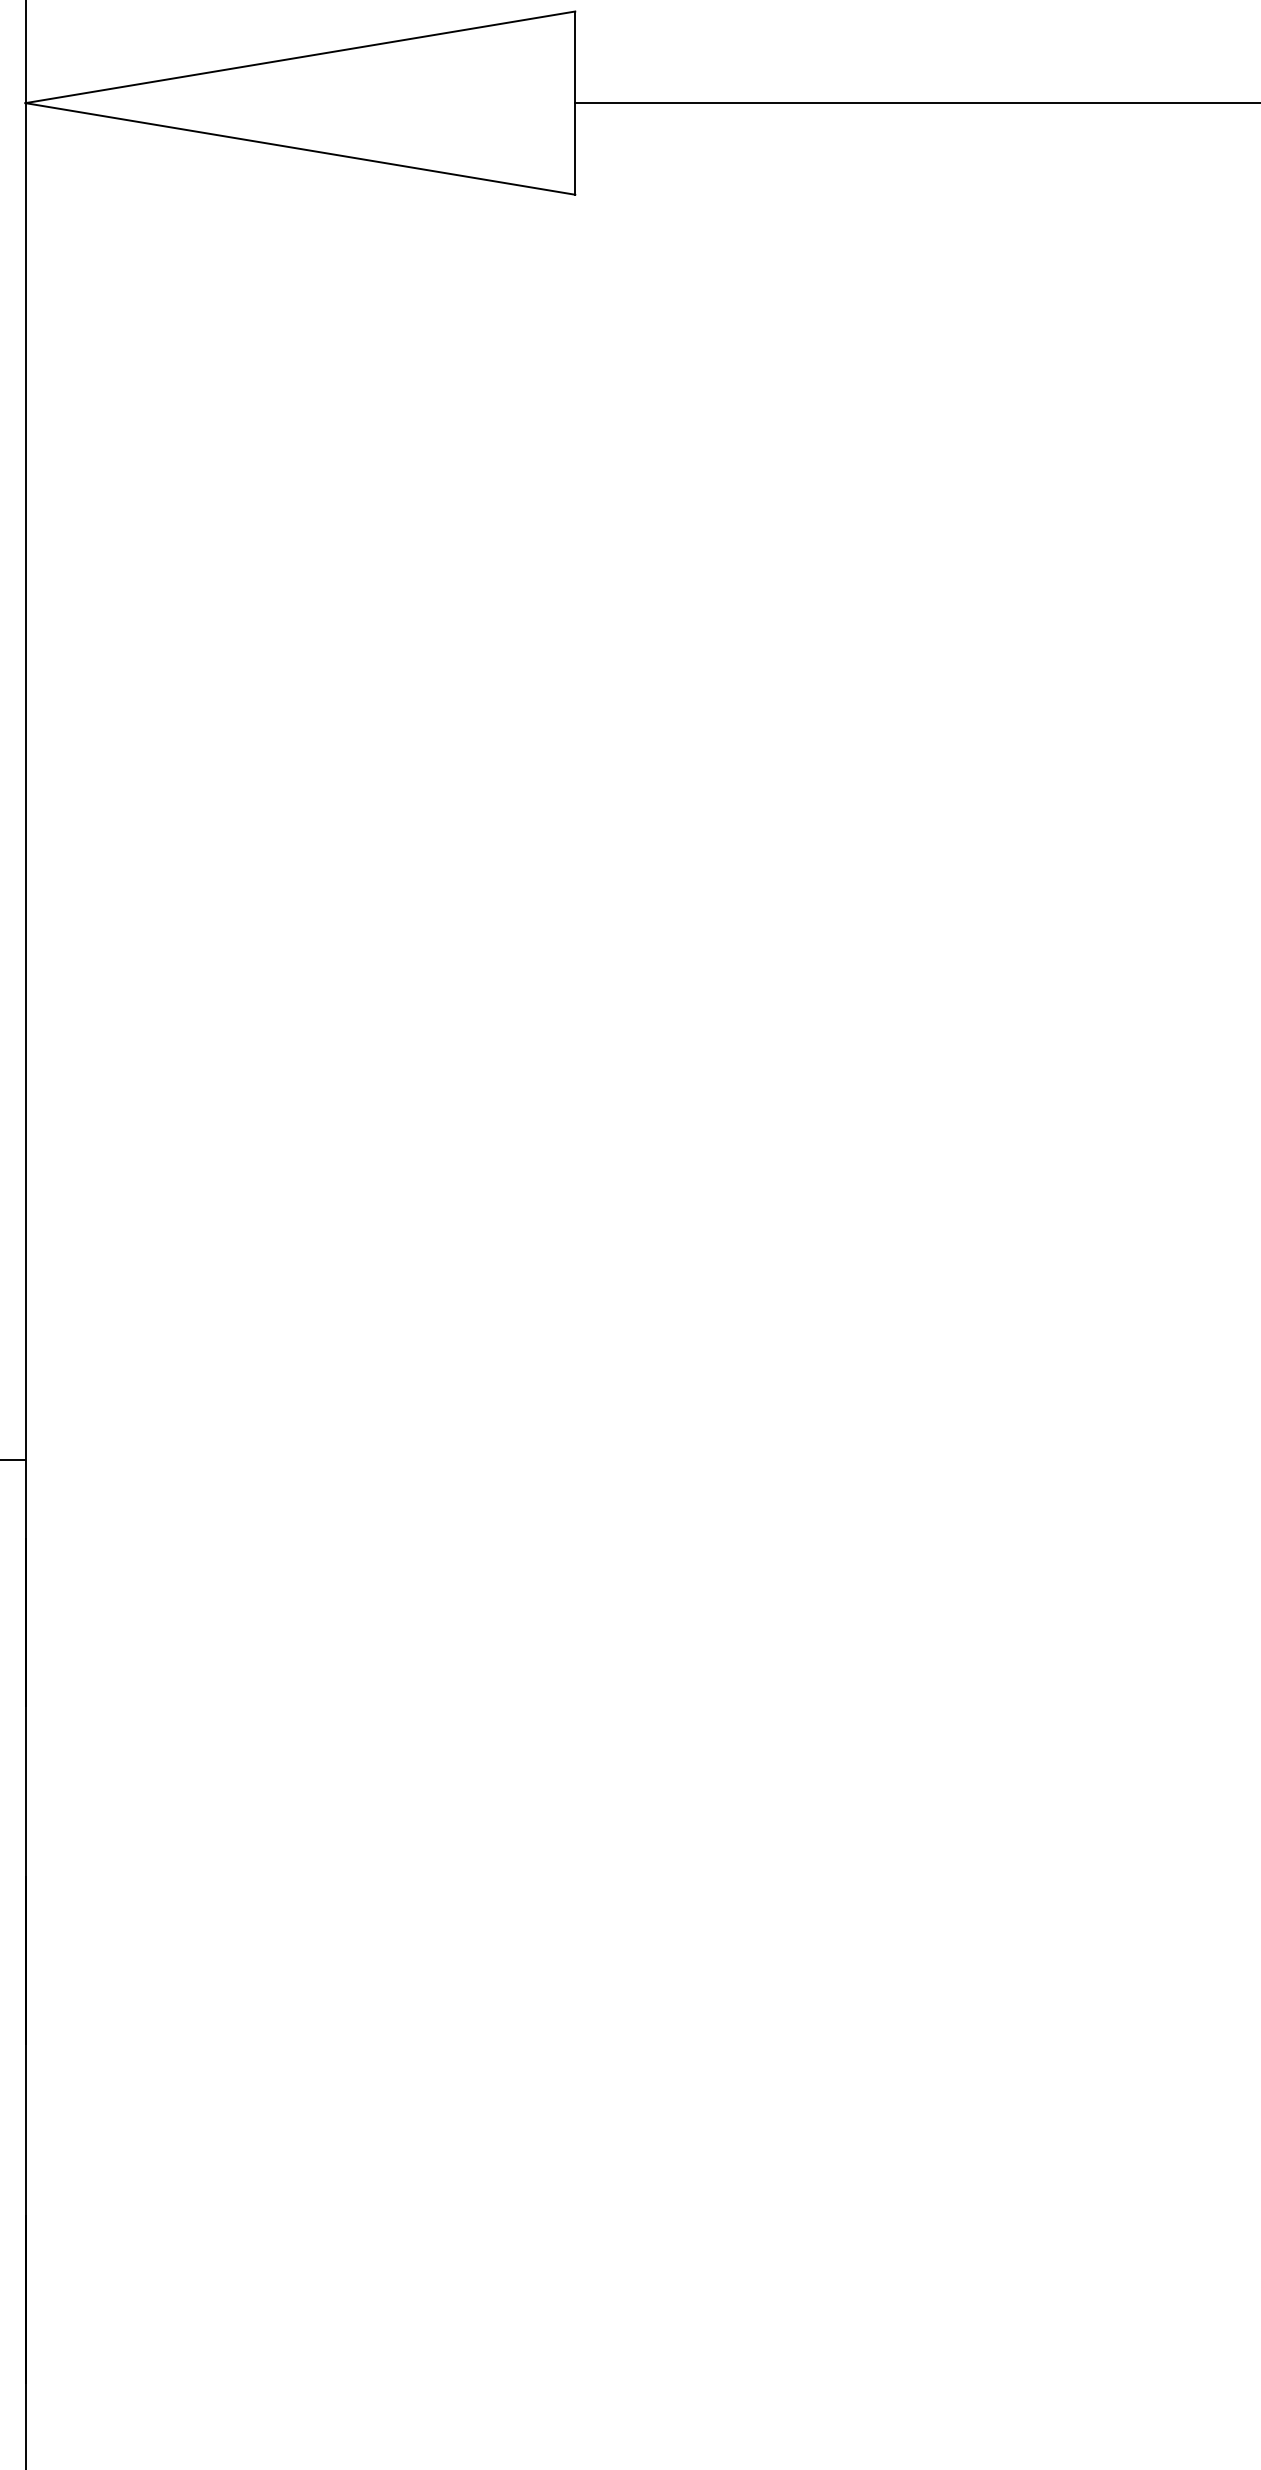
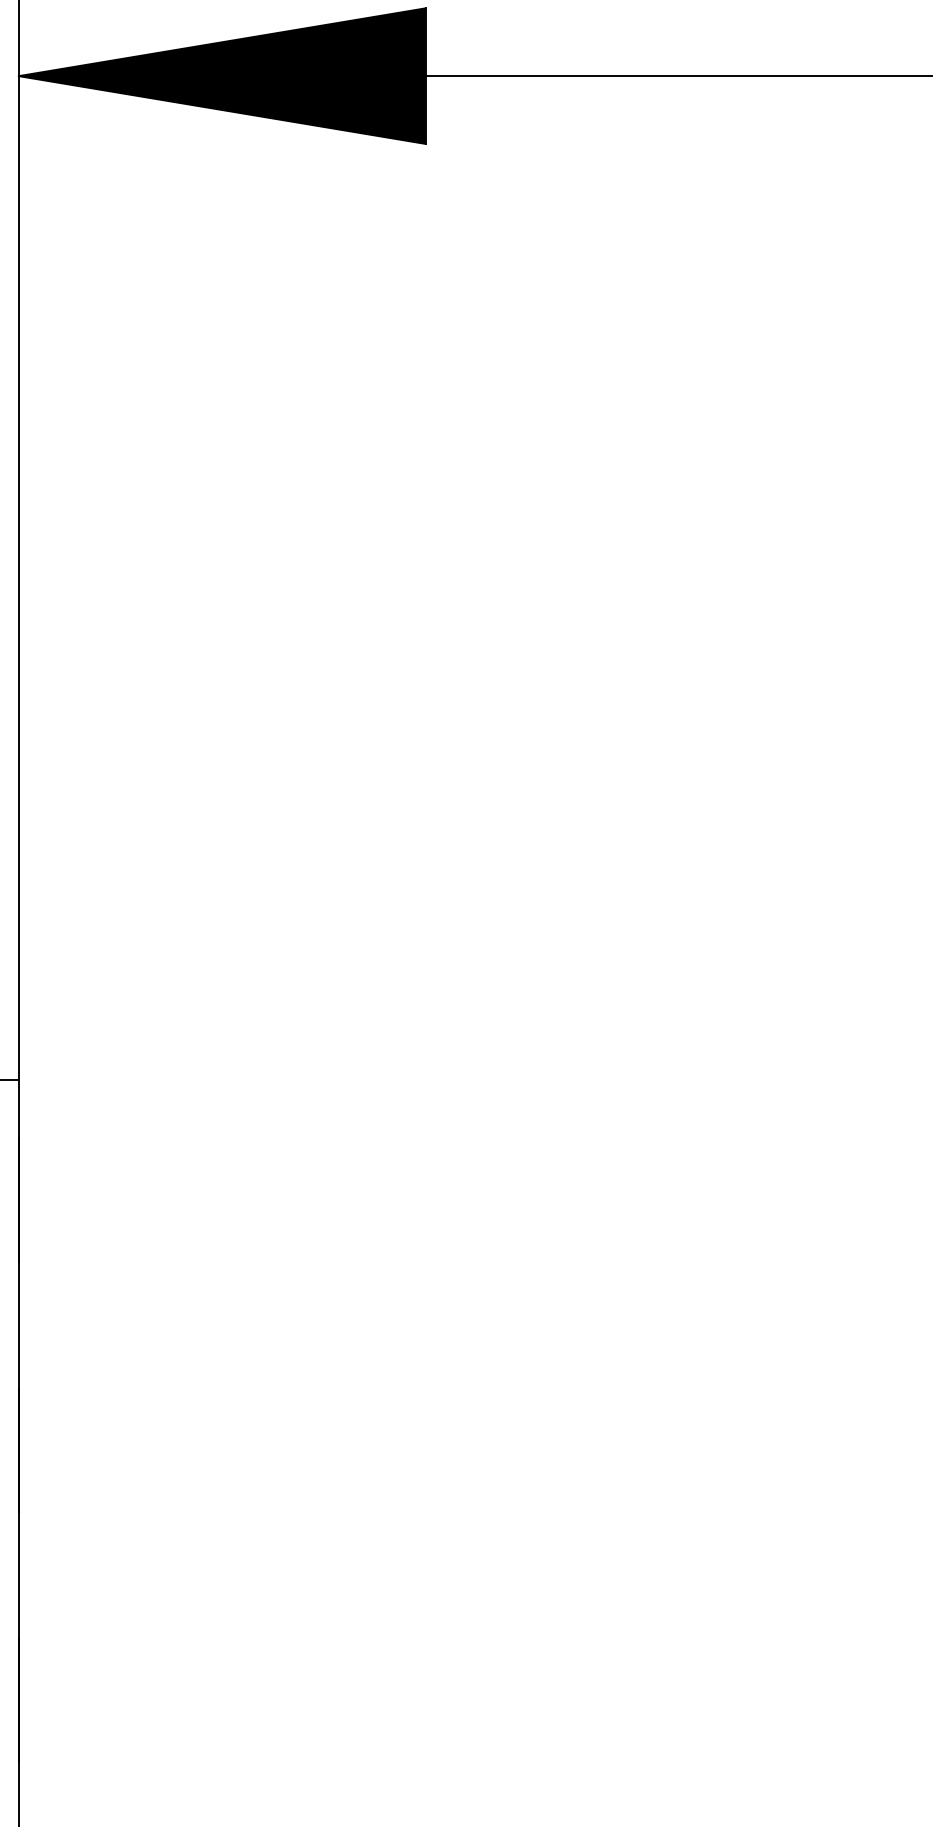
fill: (299, 102) -> (221, 75), added

